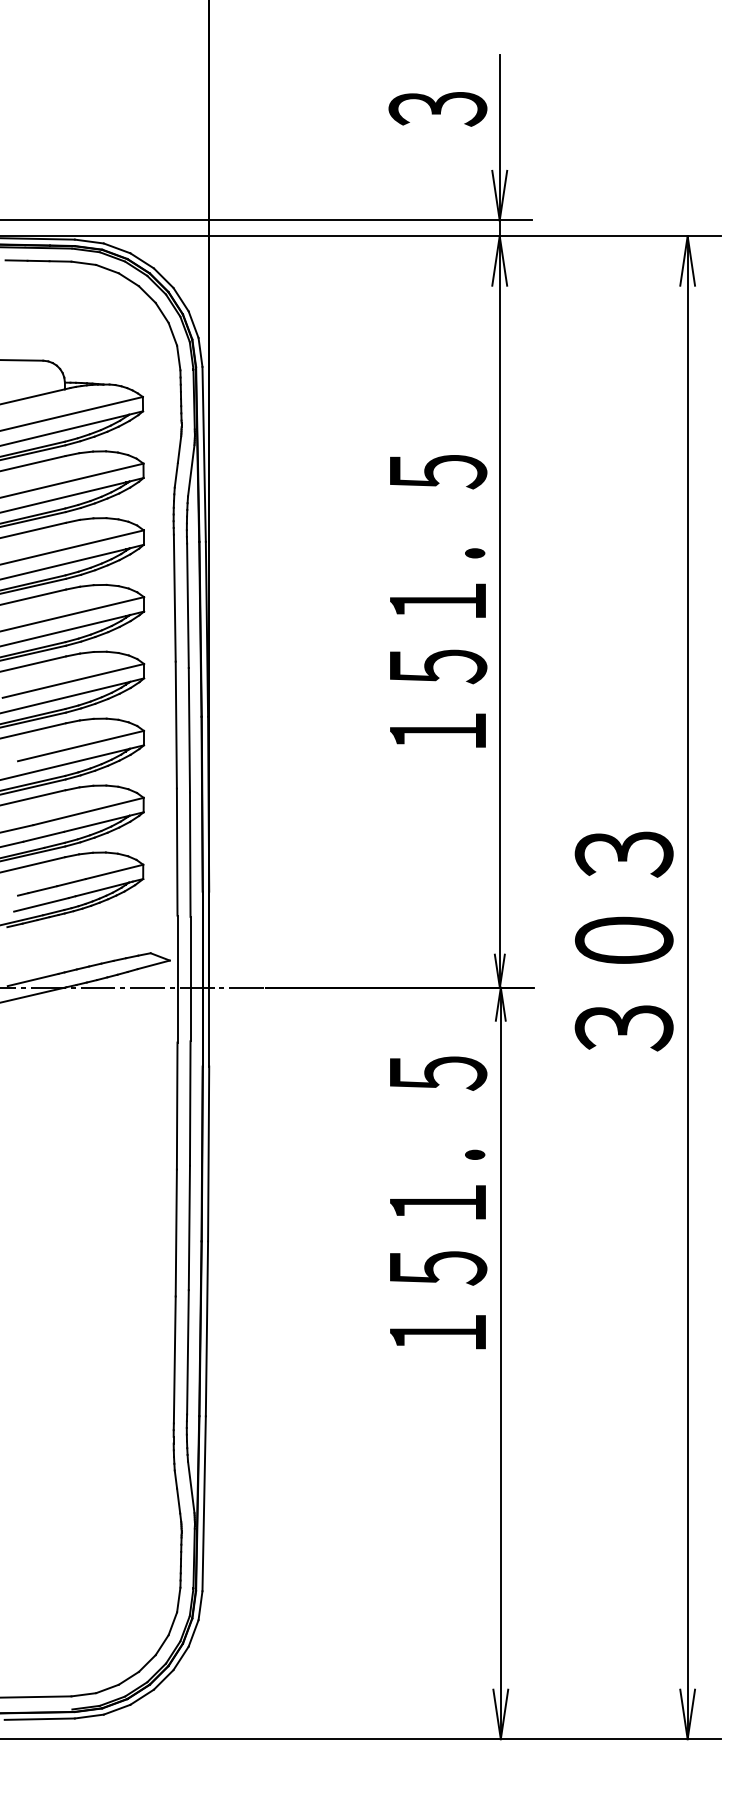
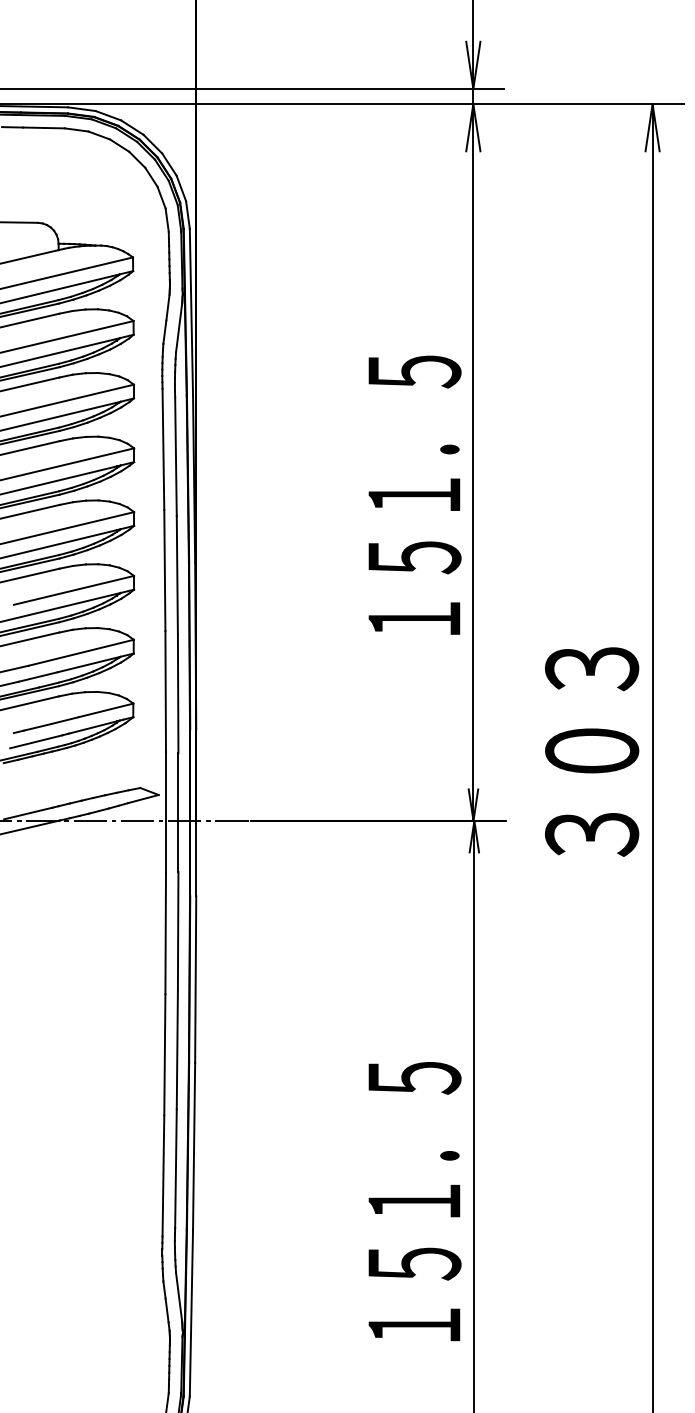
text: (438, 601) -> (414, 495), moved
text: (623, 941) -> (591, 752), moved
text: (438, 1202) -> (414, 1201), moved

